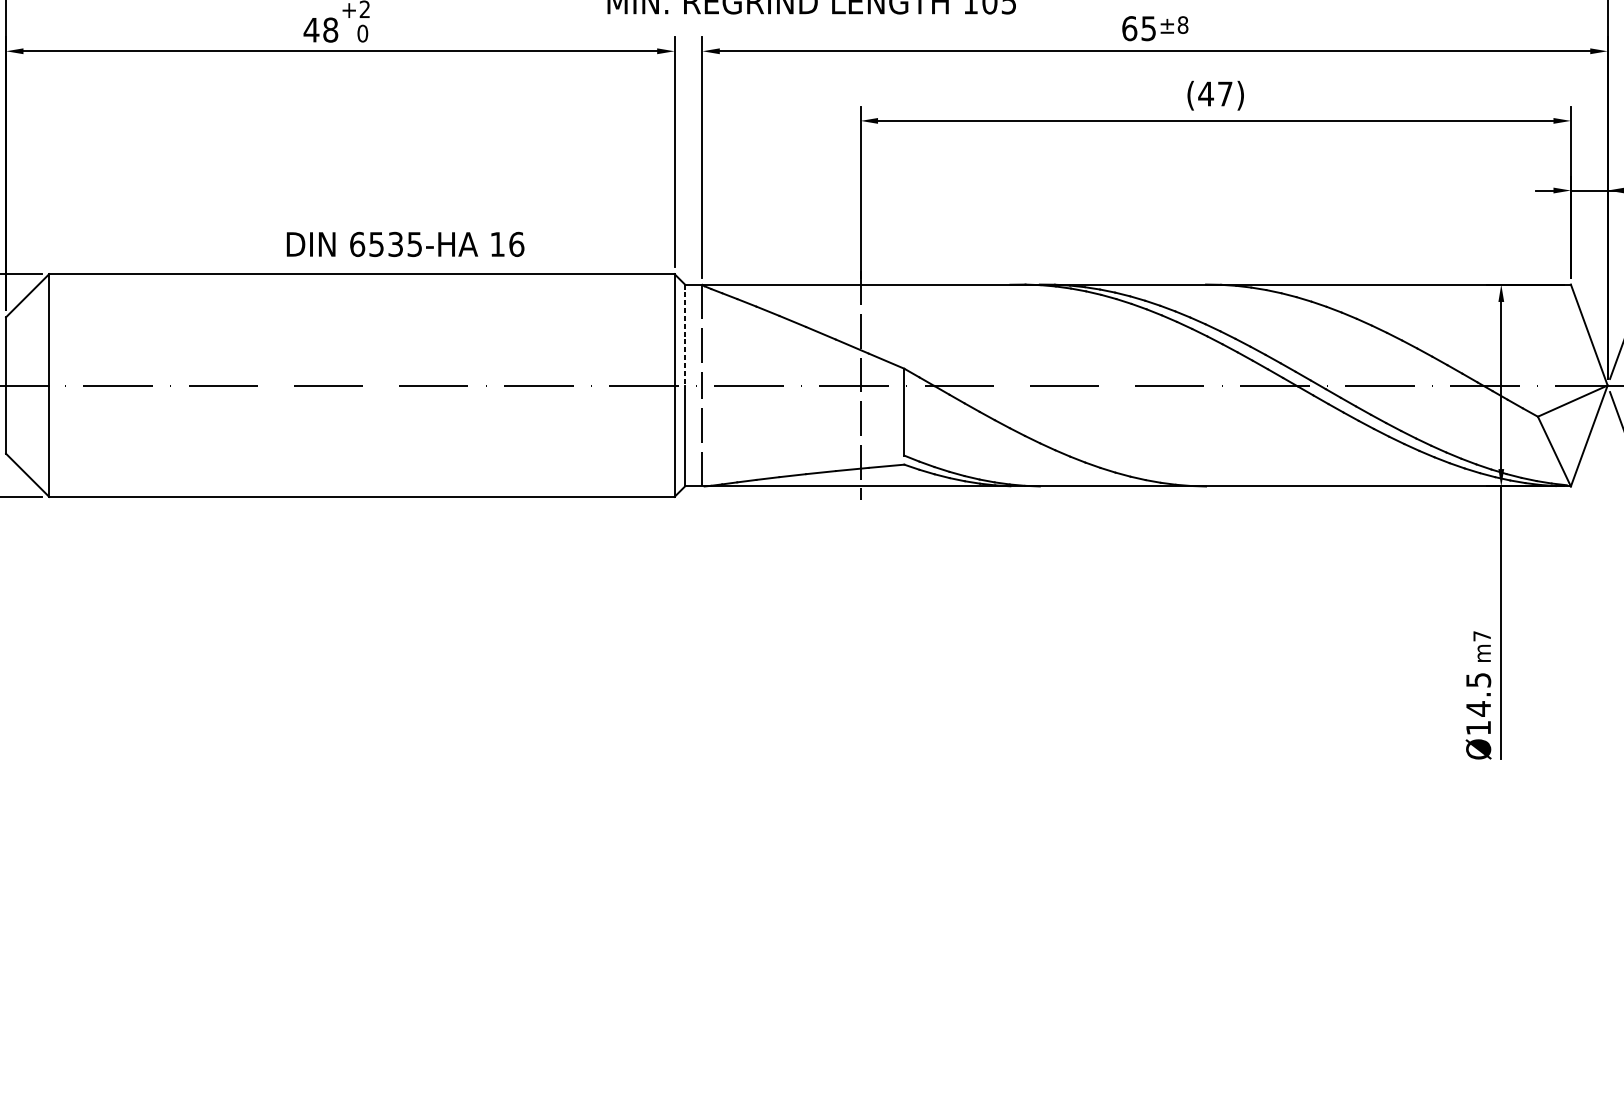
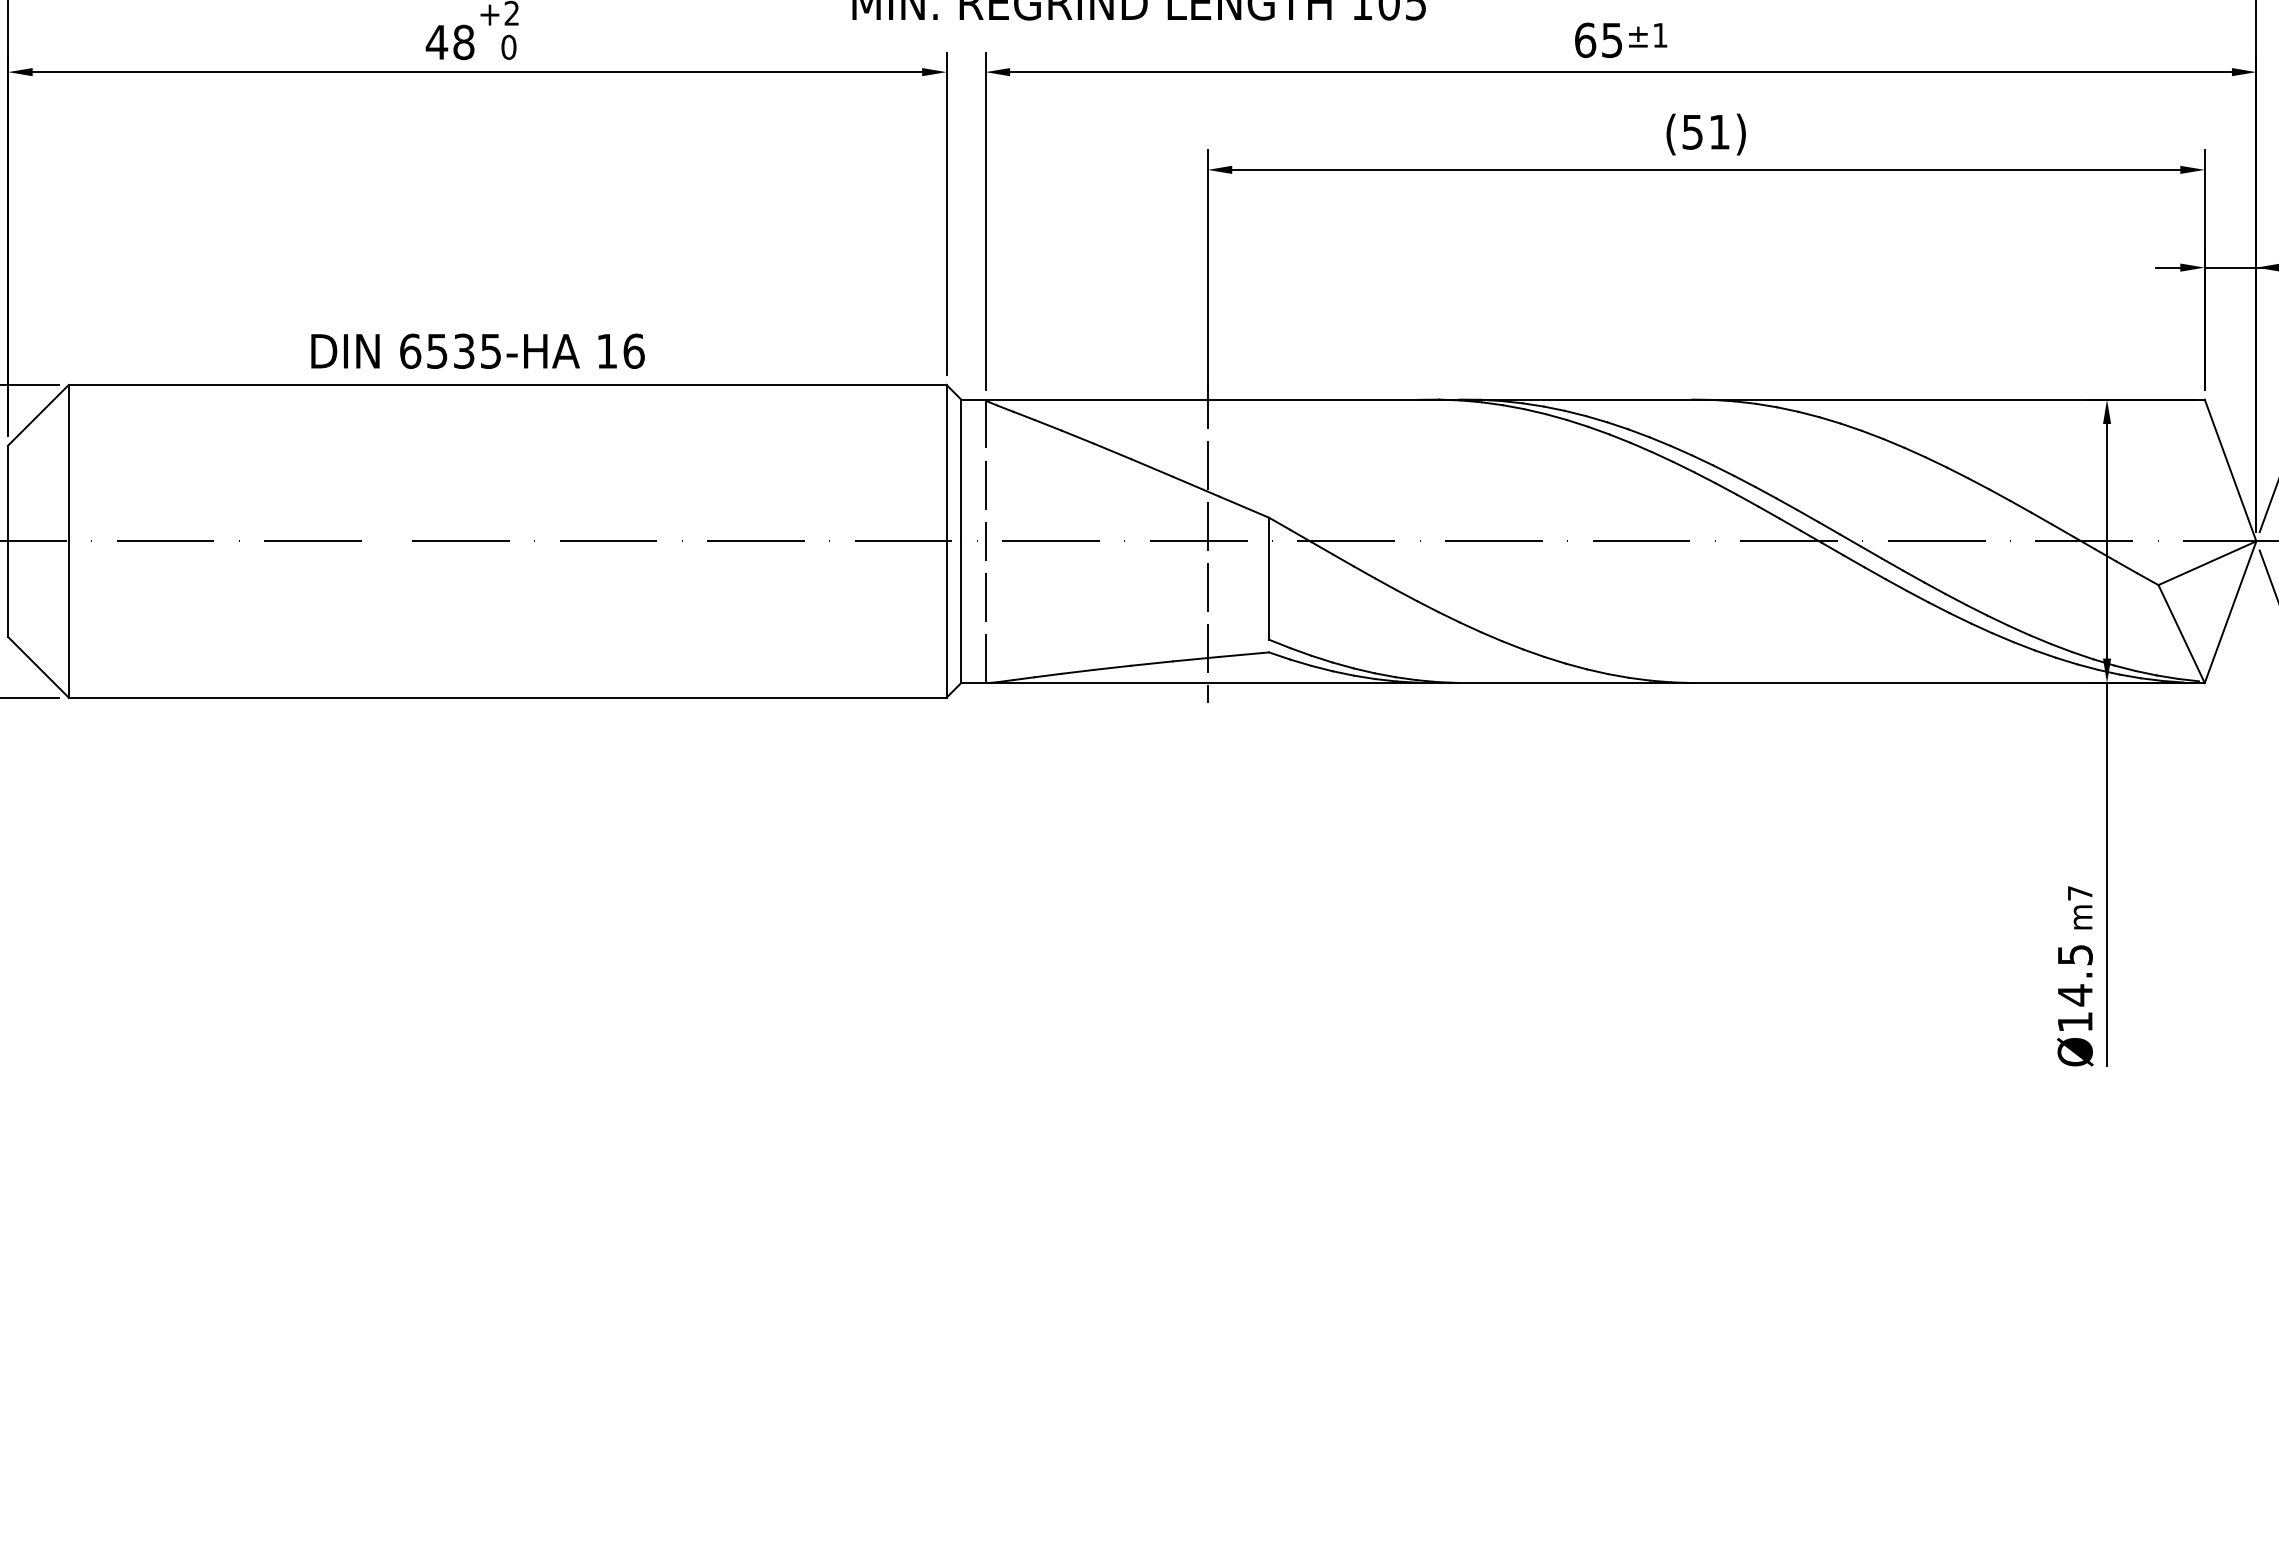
text: (1183, 24) -> (1660, 34), ±8 -> ±1
text: (1215, 94) -> (1705, 132), (47) -> (51)
text: (405, 243) -> (477, 350), moved
line: (685, 335) -> (961, 470), dashed -> solid

